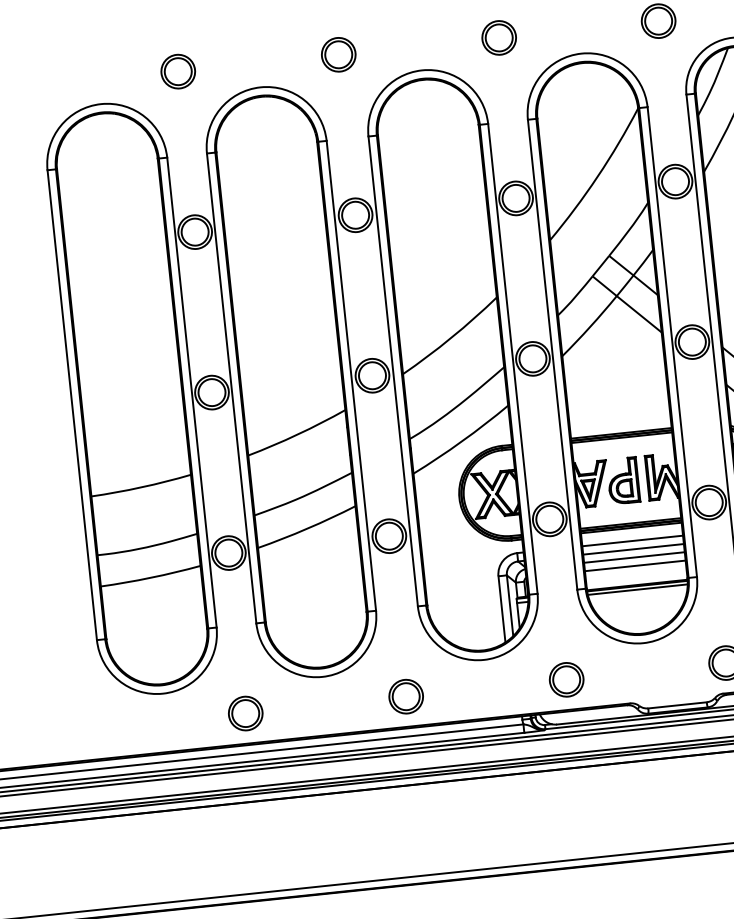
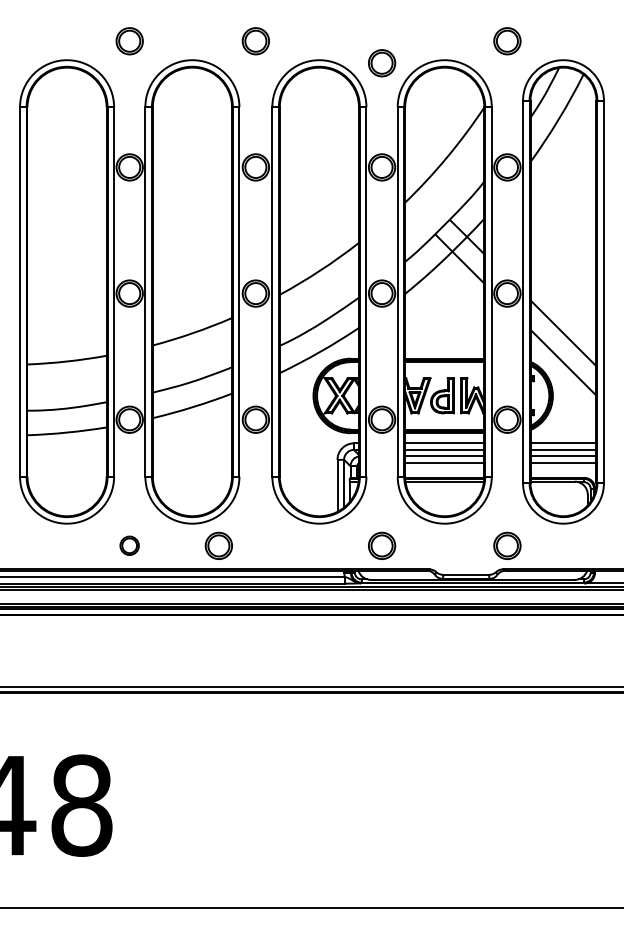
part: (499, 38) -> (382, 63), moved
part: (405, 696) -> (218, 545), moved
part: (245, 713) -> (129, 545), size x0.7

